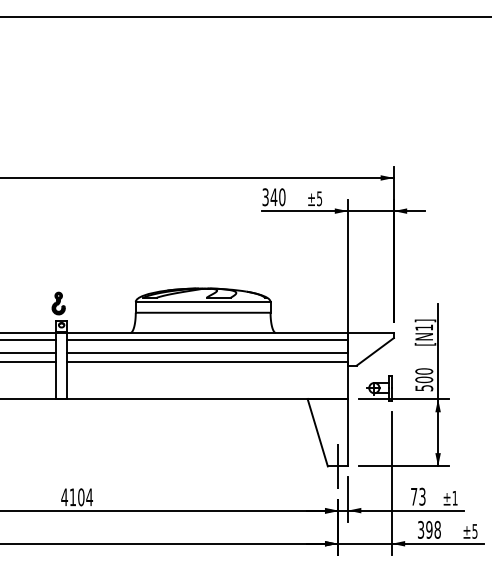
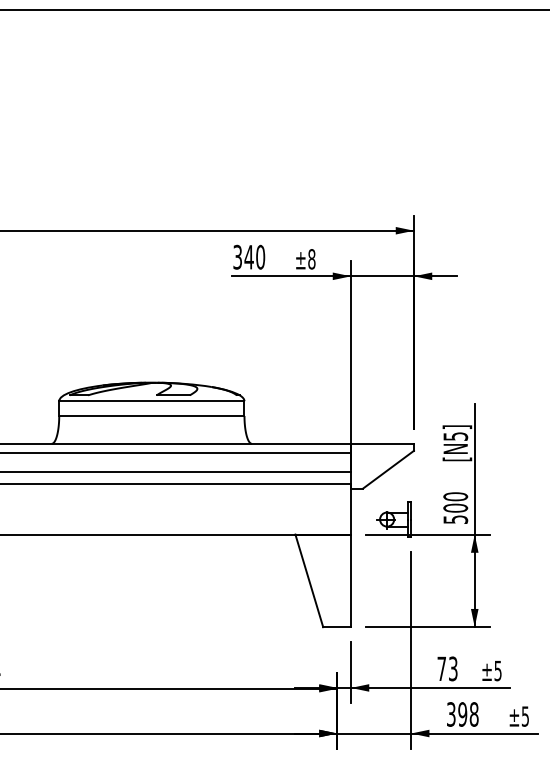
text: (319, 198) -> (311, 258), ±5 -> ±8
text: (424, 327) -> (456, 436), [N1] -> [N5]
line: (338, 466) -> (337, 627), removed
text: (454, 498) -> (497, 671), ±1 -> ±5

